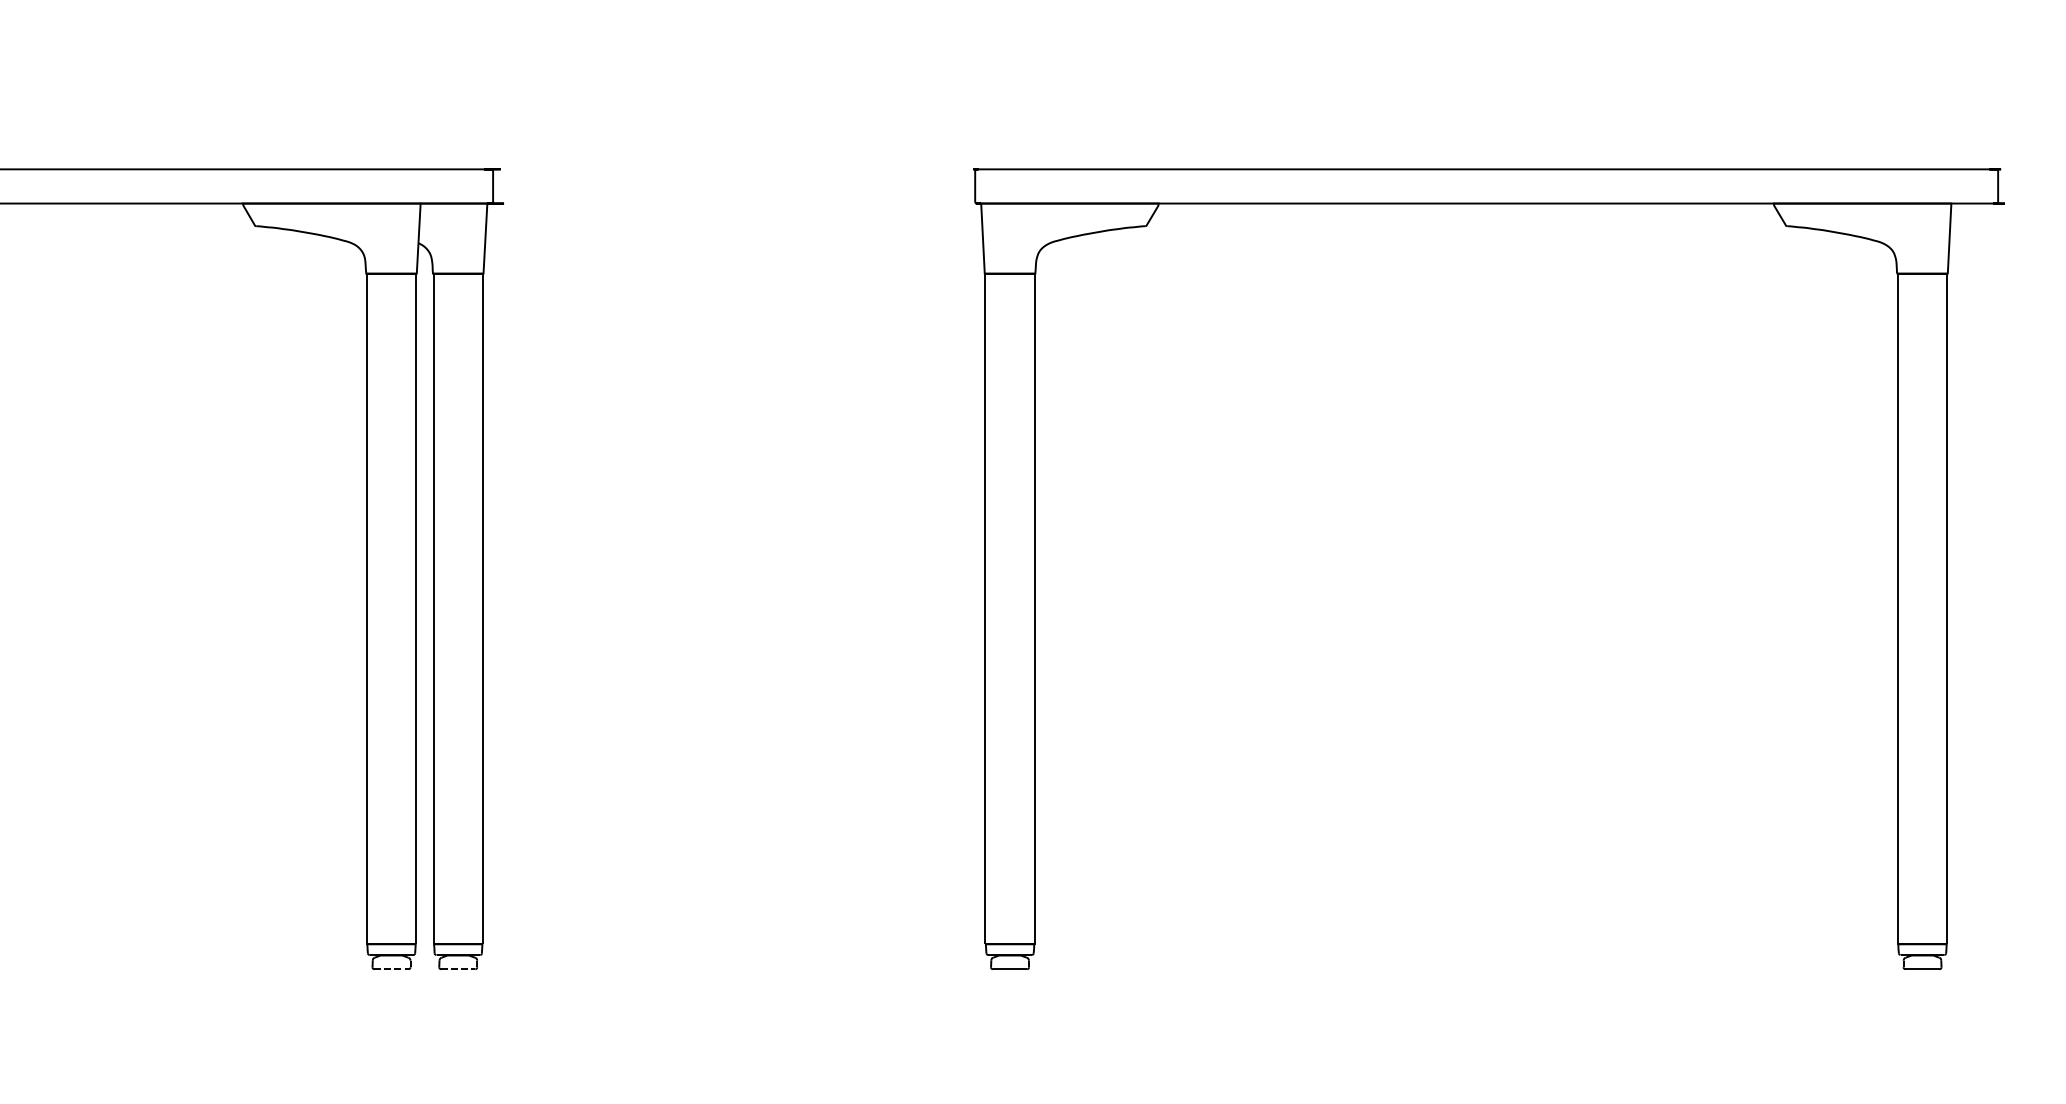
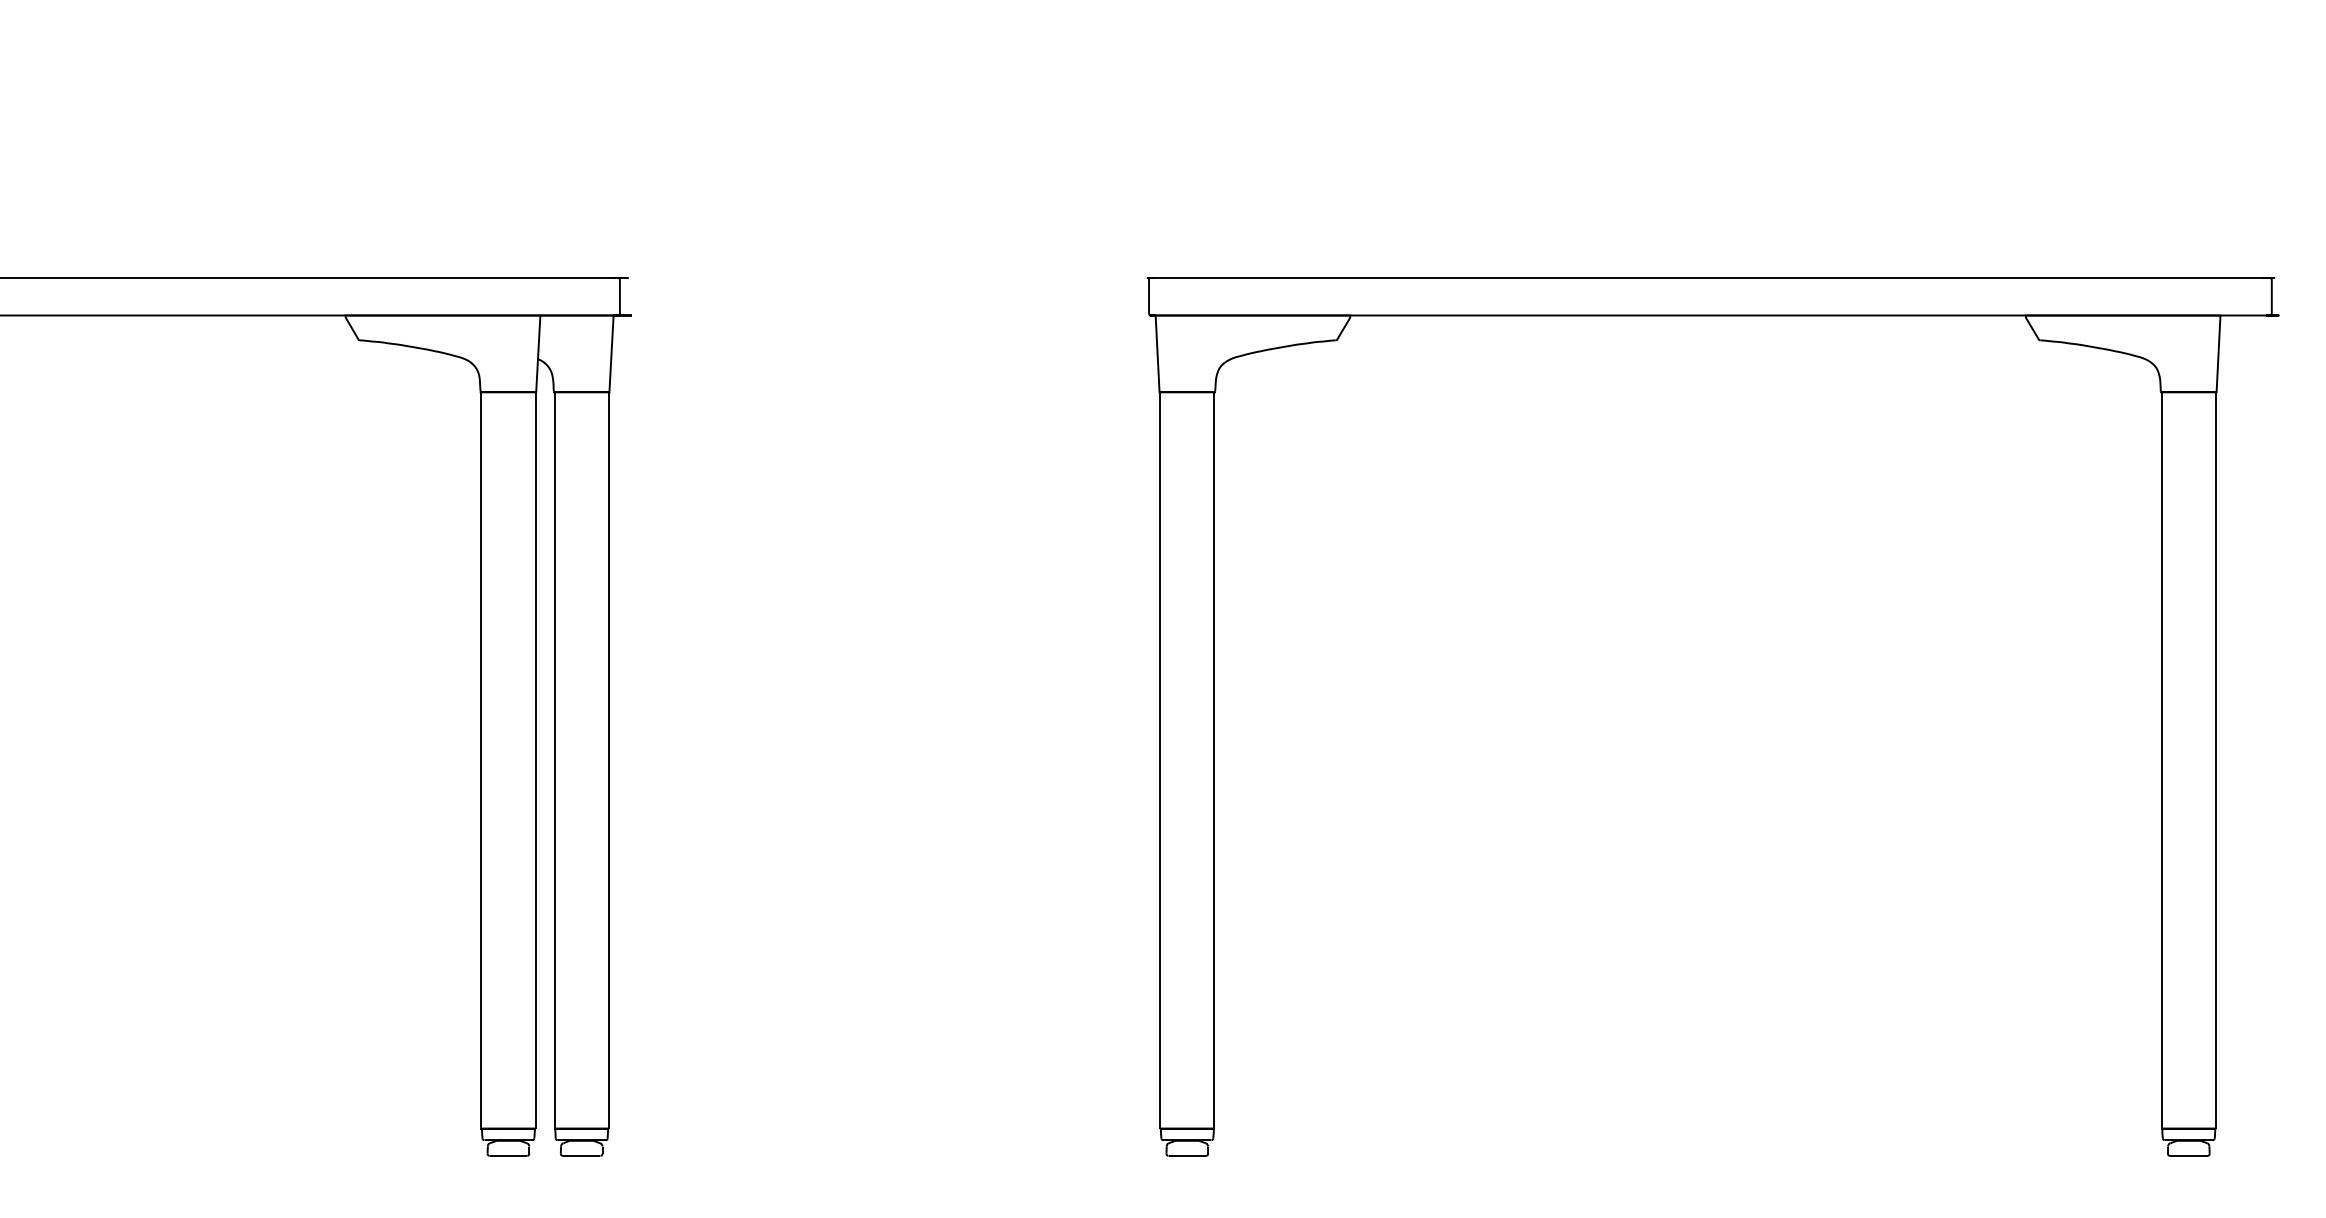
line: (391, 968) -> (508, 1155), dashed -> solid
line: (458, 968) -> (581, 1155), dashed -> solid

